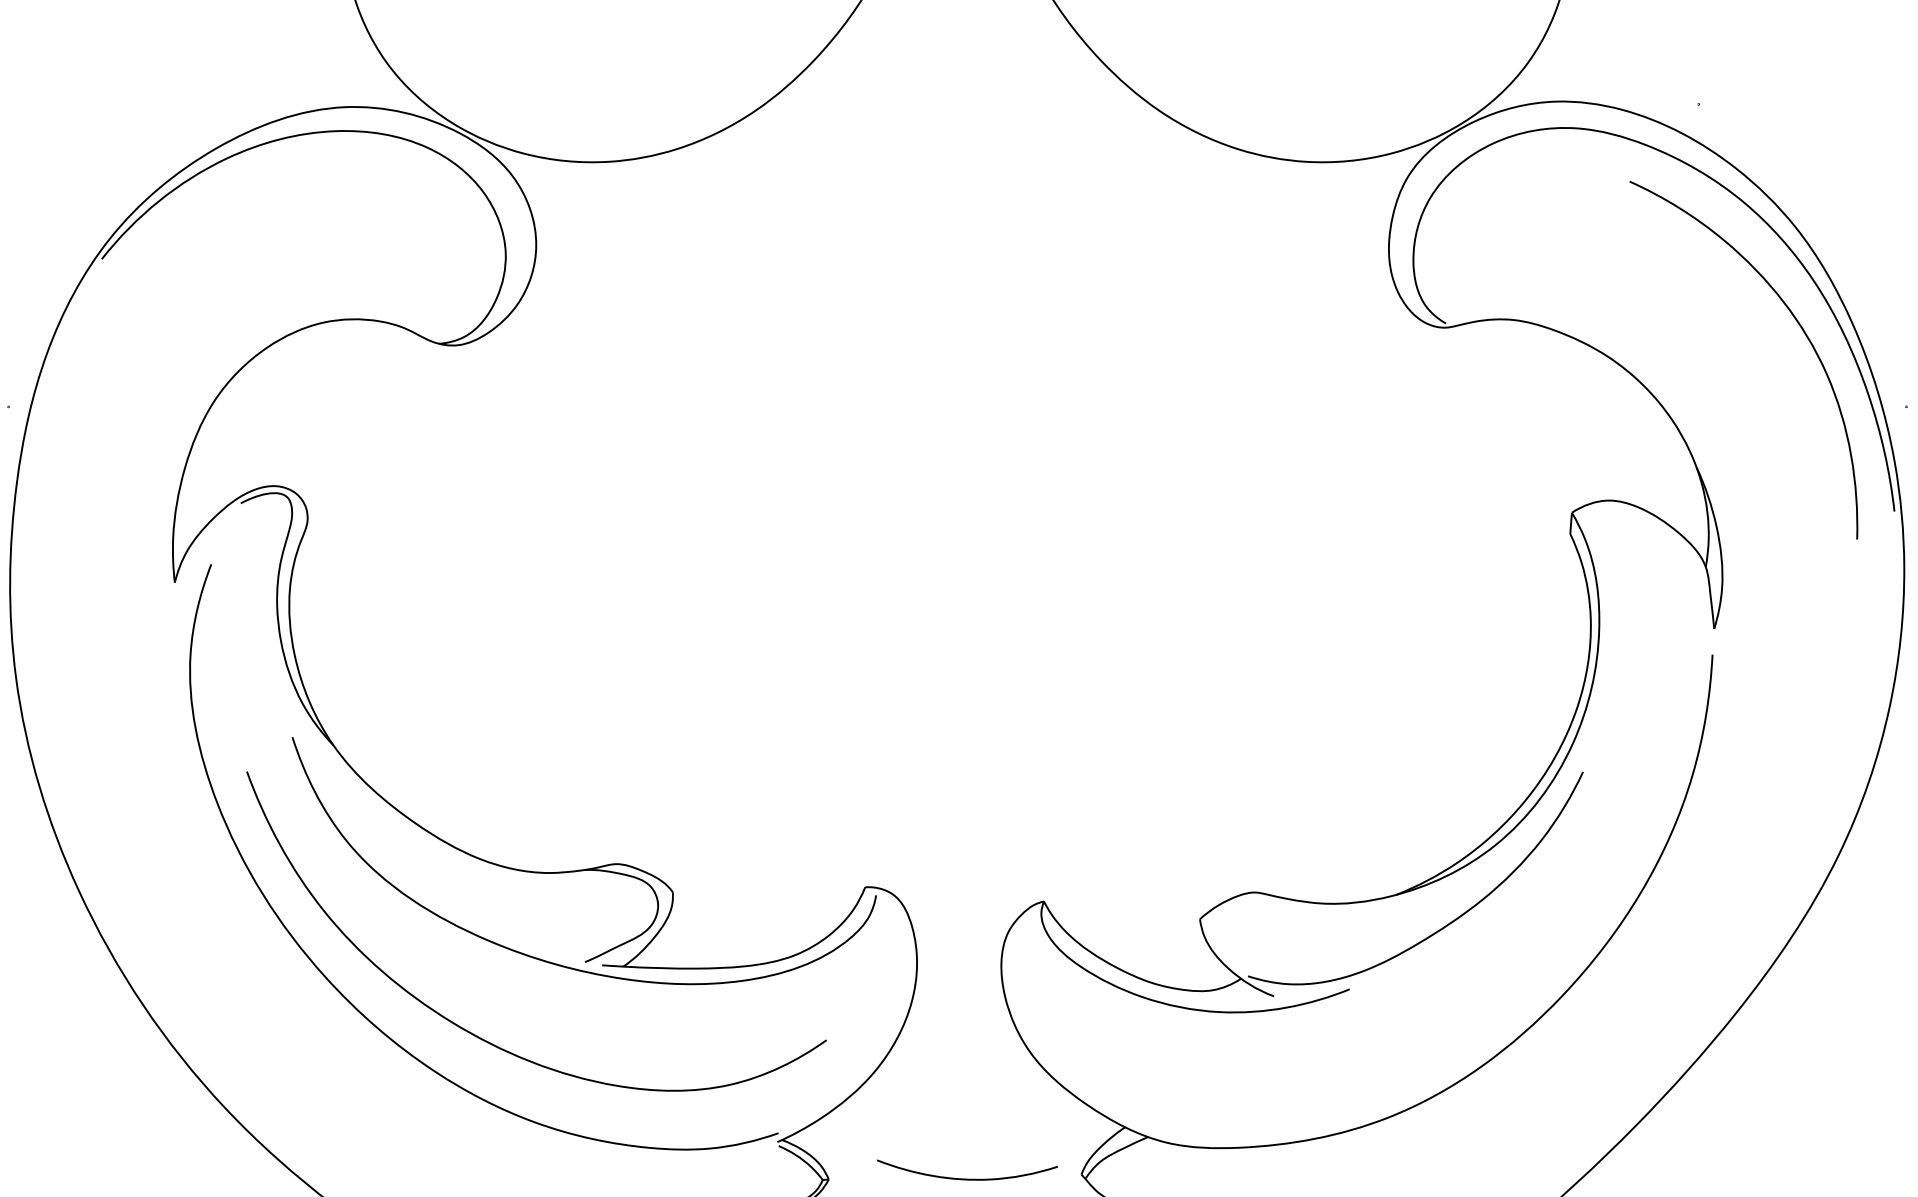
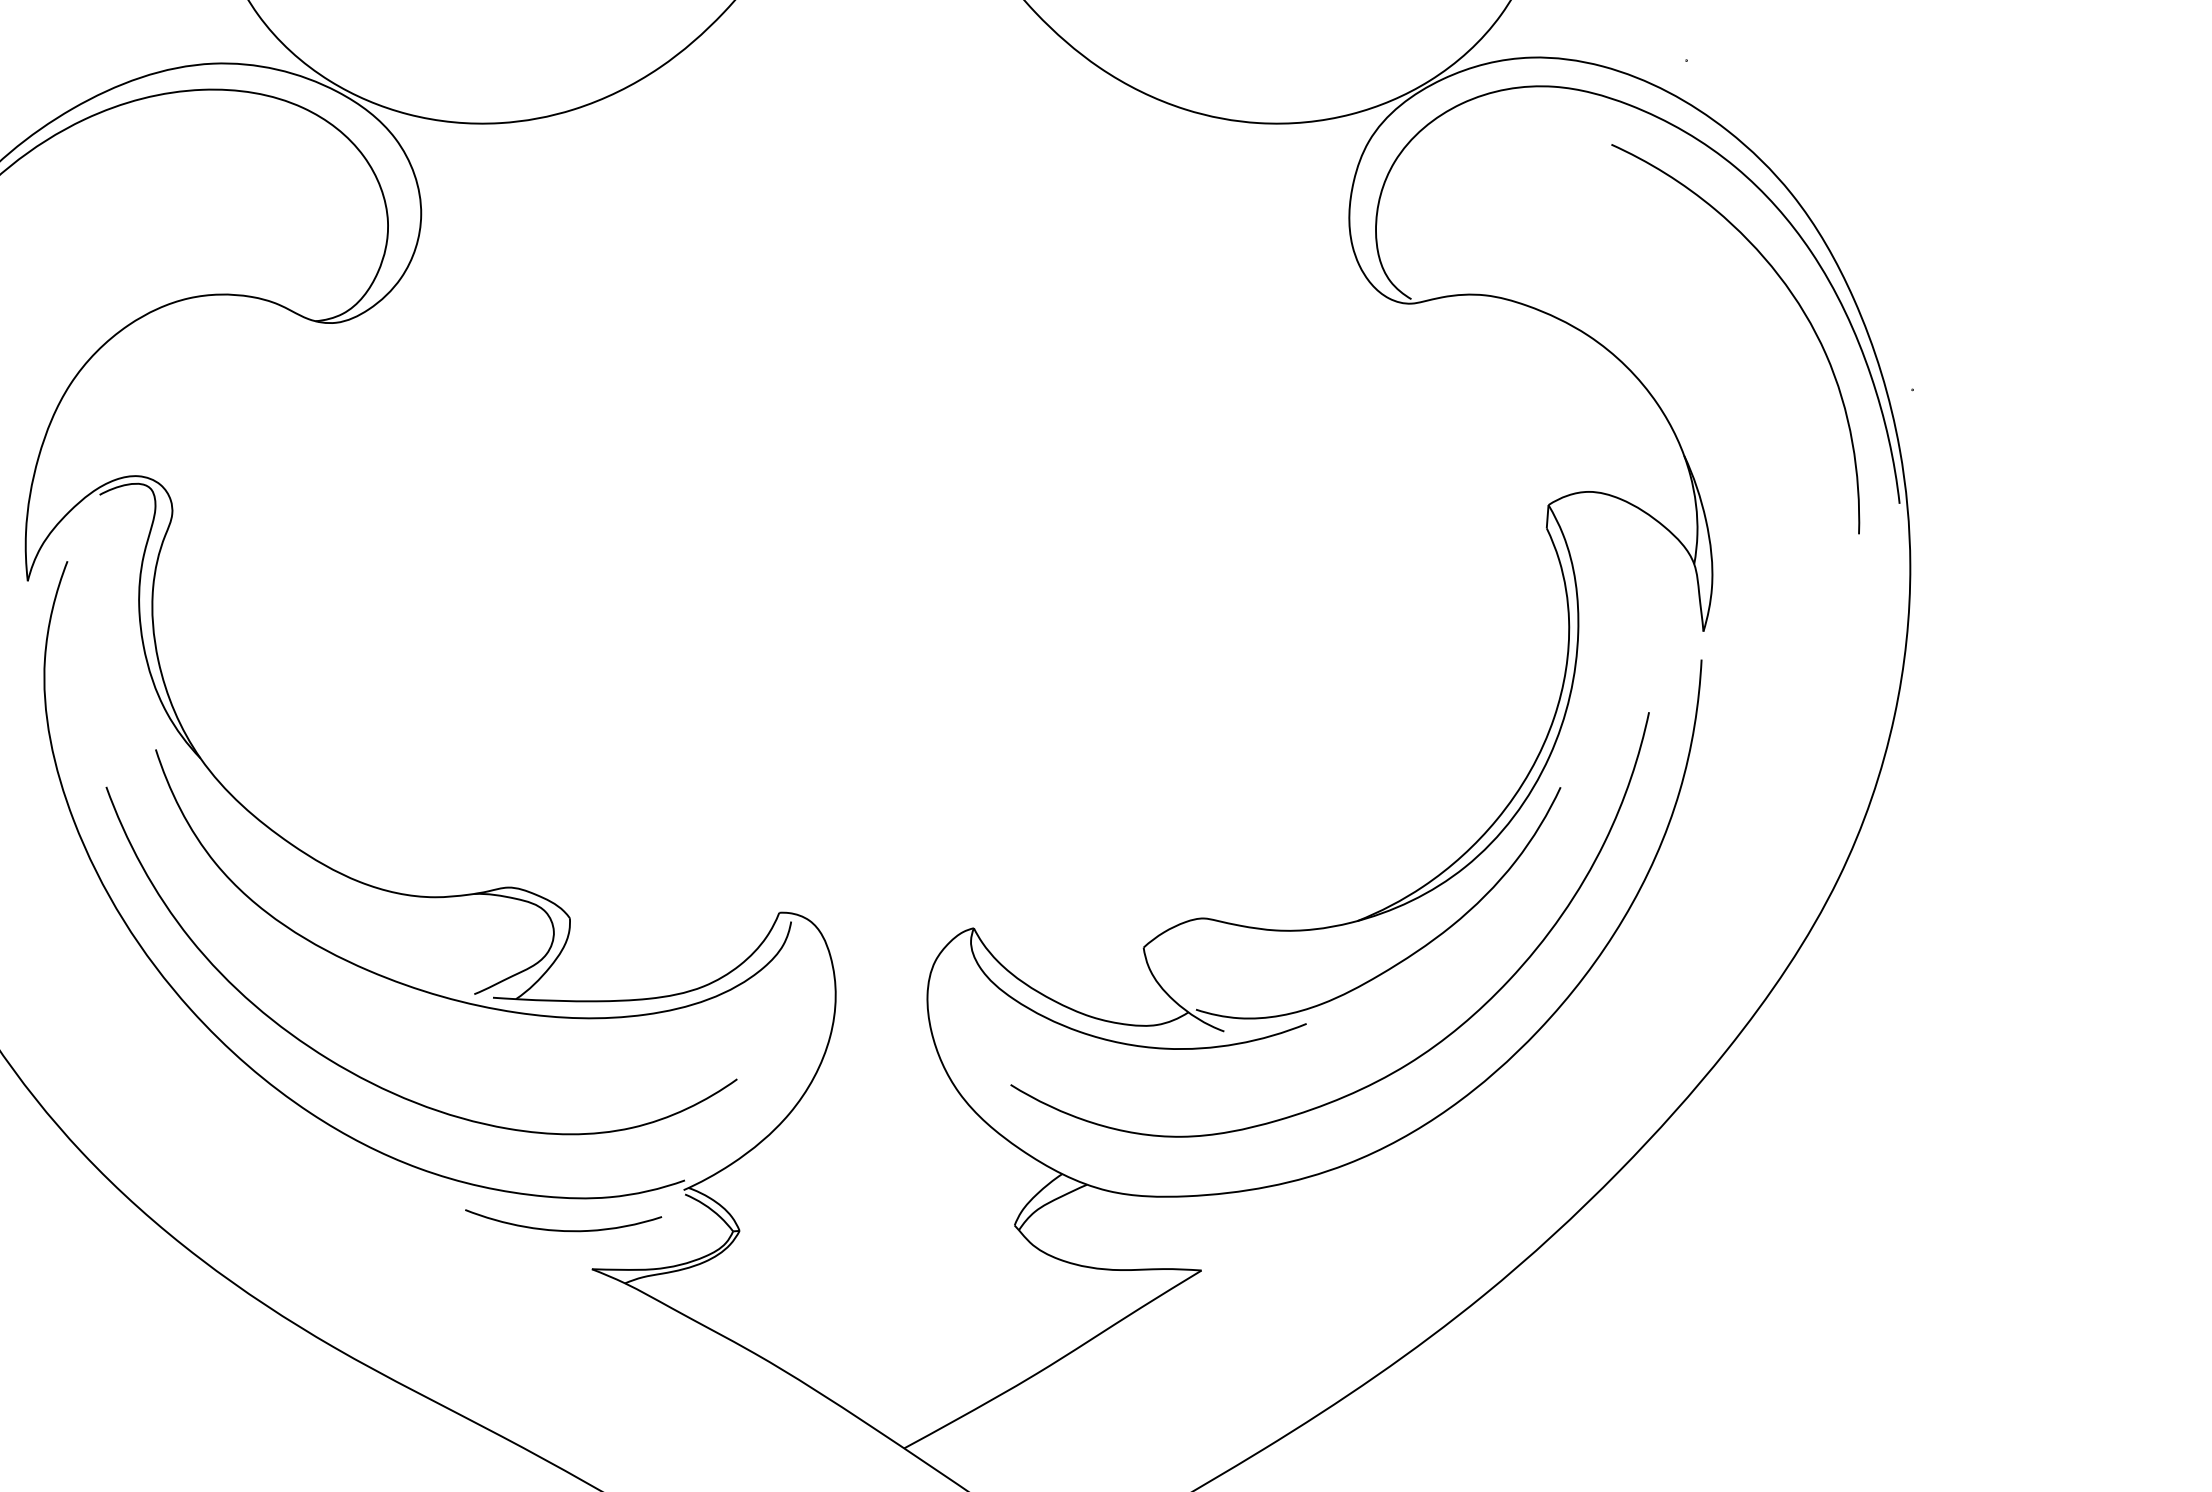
curve: (1446, 1022) -> (1411, 1060), added
curve: (963, 1178) -> (559, 1229), moved

